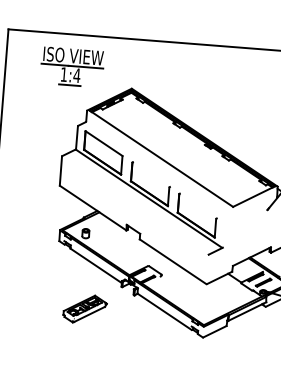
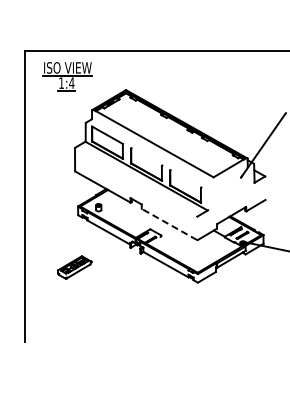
part: (72, 66) -> (67, 76), moved
line: (173, 261) -> (169, 224), solid -> dashed
part: (84, 309) -> (74, 267), moved

